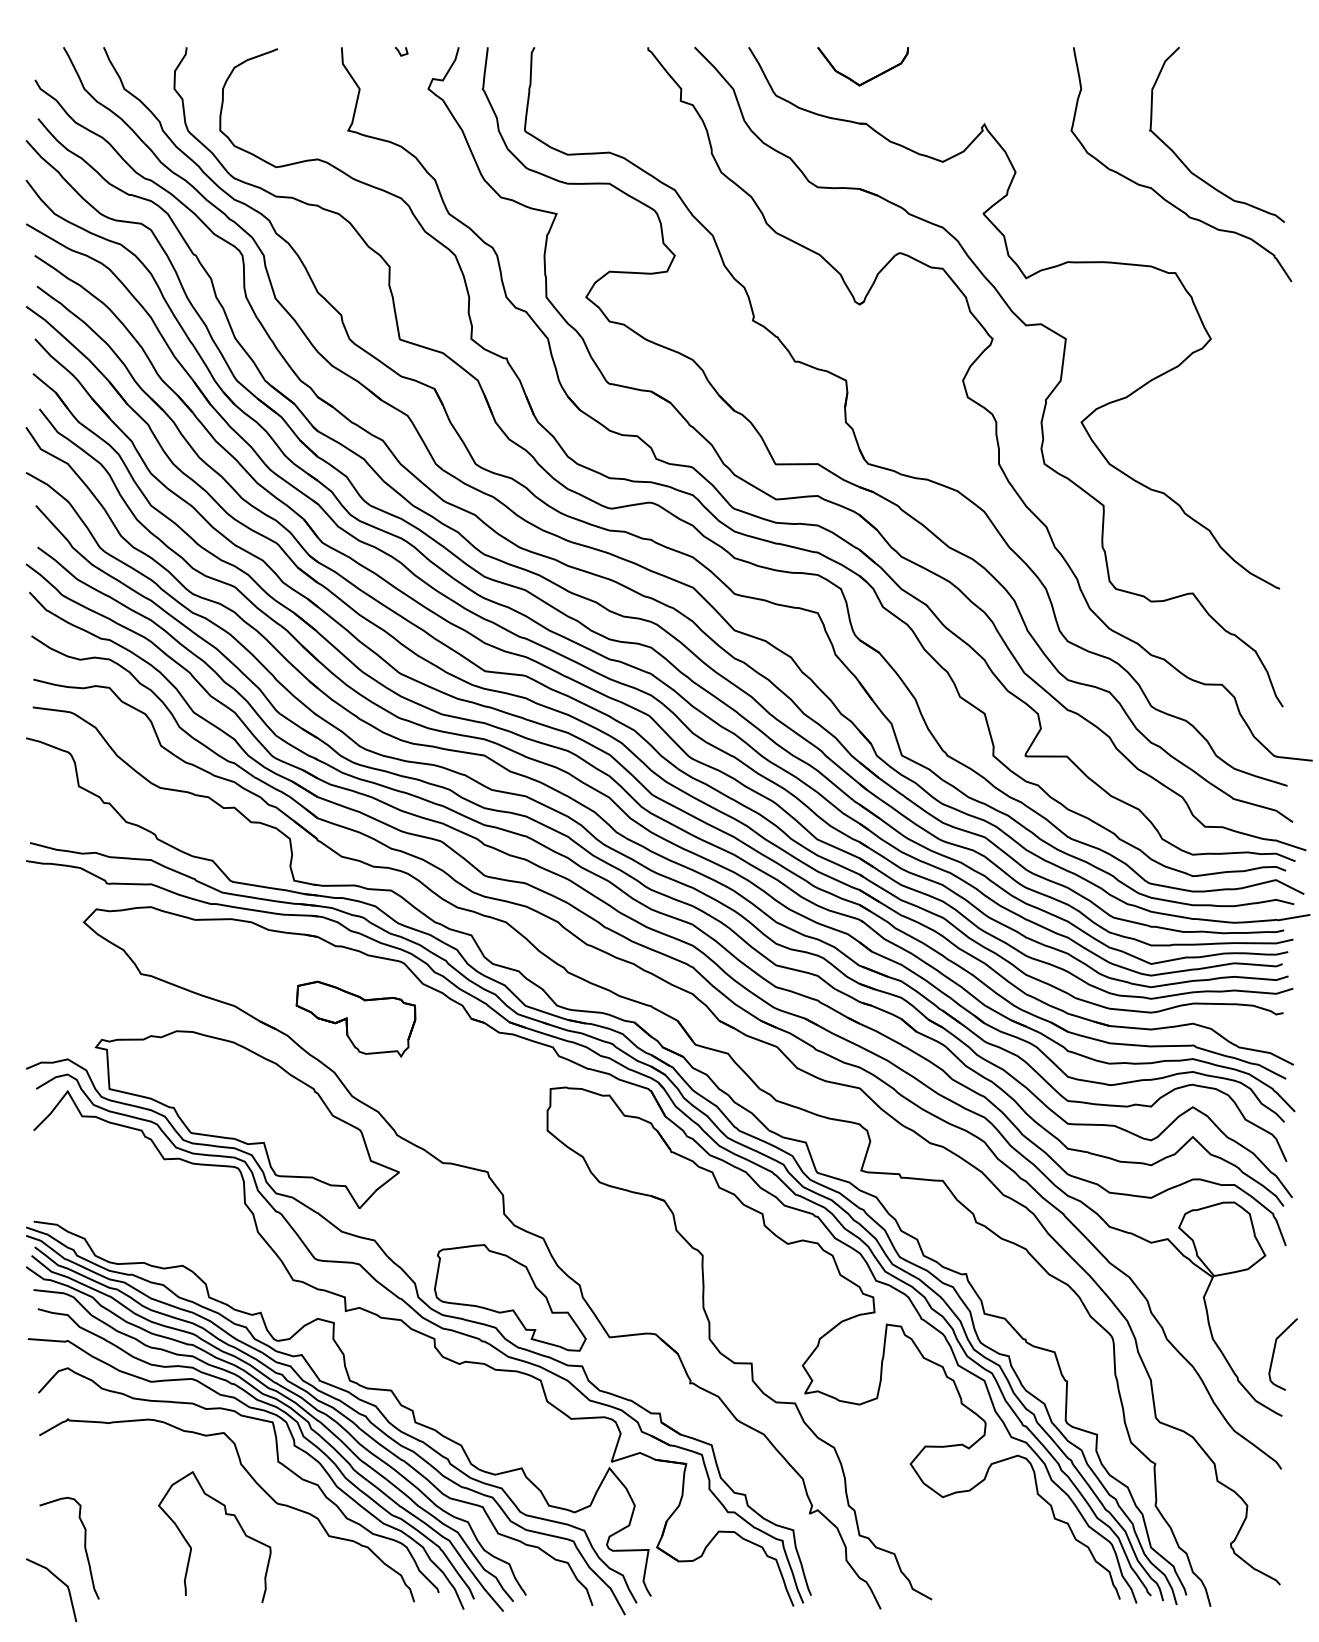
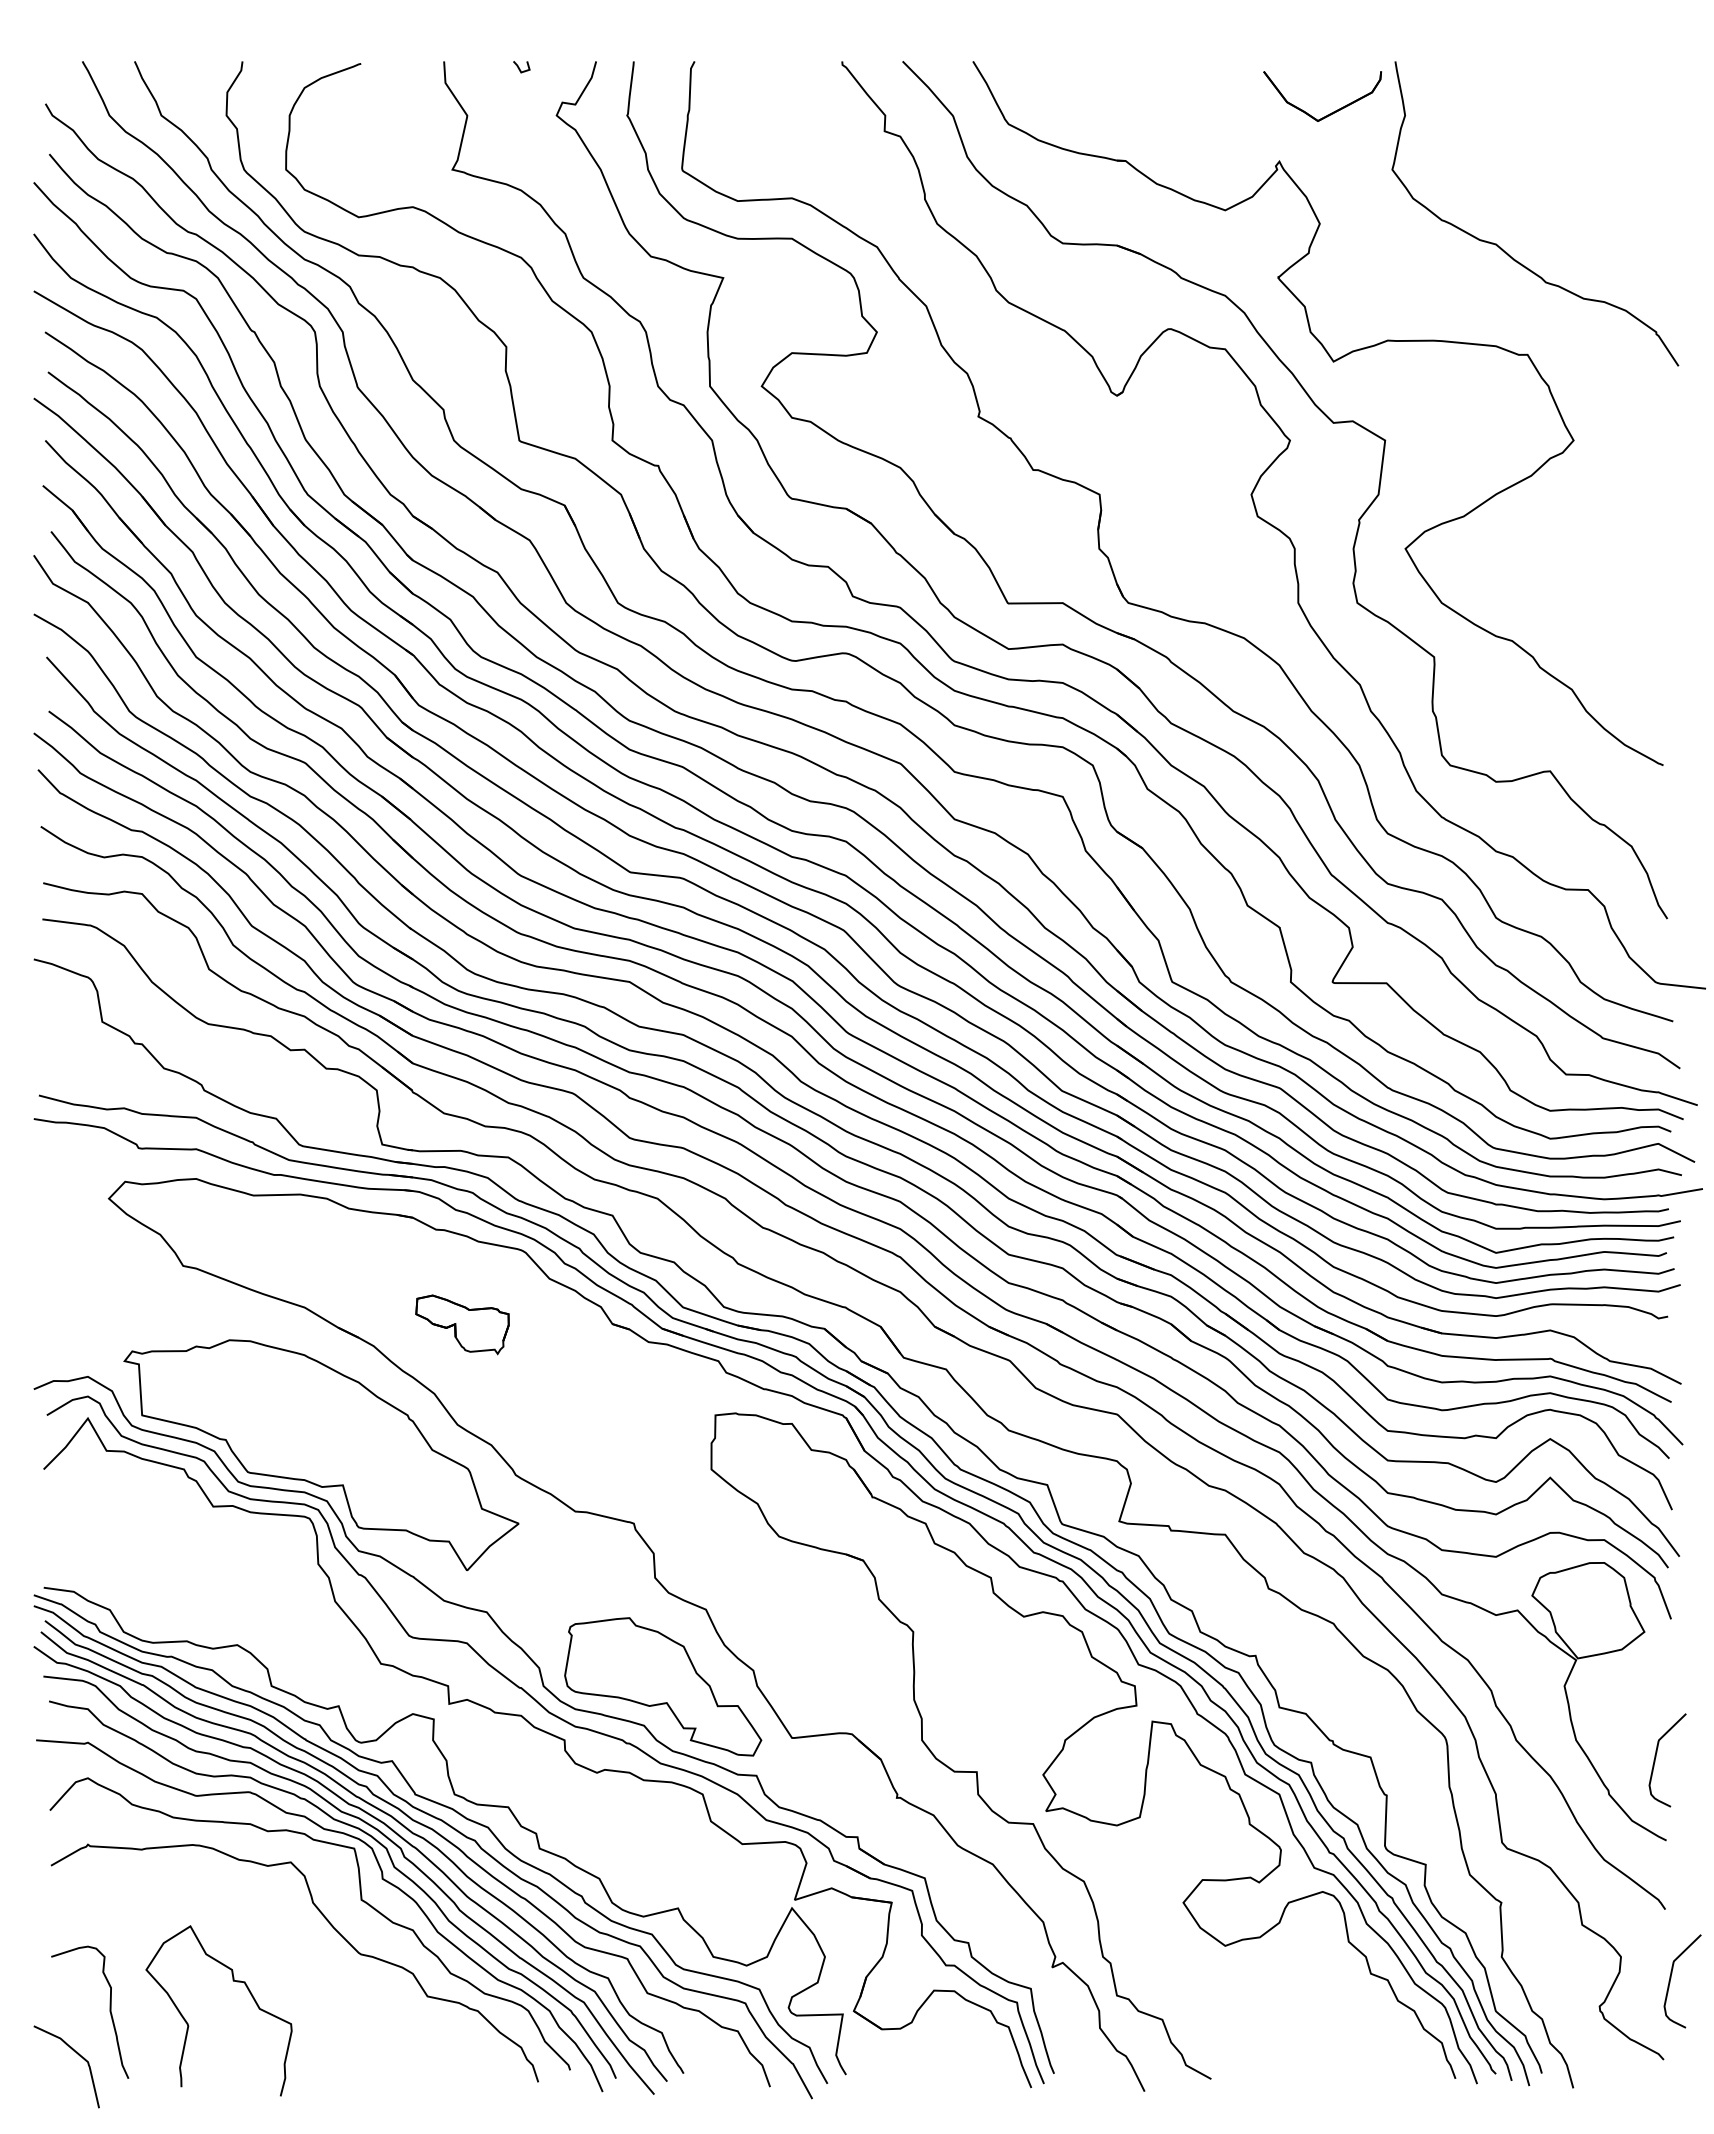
part: (869, 78) -> (1331, 112), moved
curve: (1185, 164) -> (1540, 213), removed
part: (355, 1019) -> (462, 1324), size x0.6
curve: (225, 1514) -> (233, 1981), moved
curve: (1286, 1522) -> (1671, 1978), added

